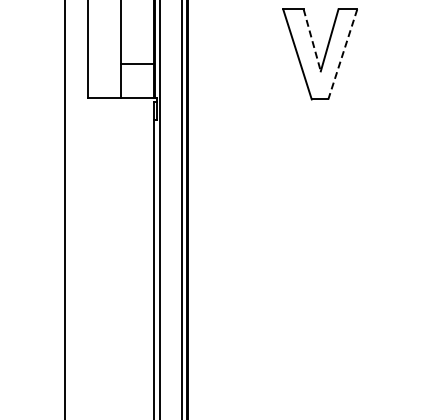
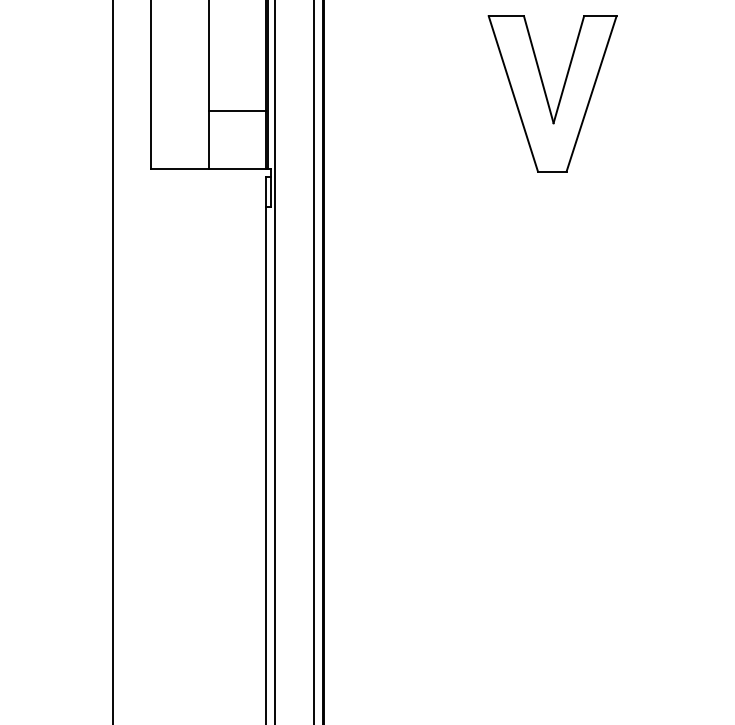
line: (312, 40) -> (539, 69), dashed -> solid
line: (342, 54) -> (591, 94), dashed -> solid

